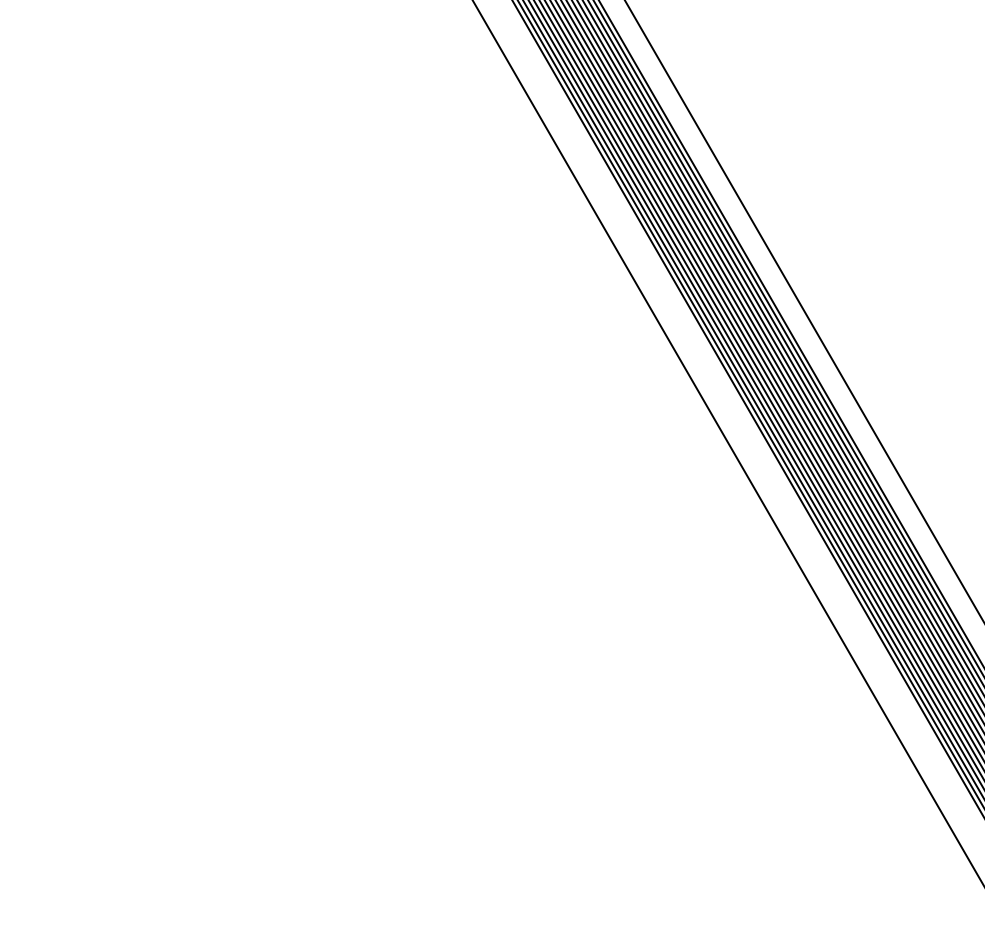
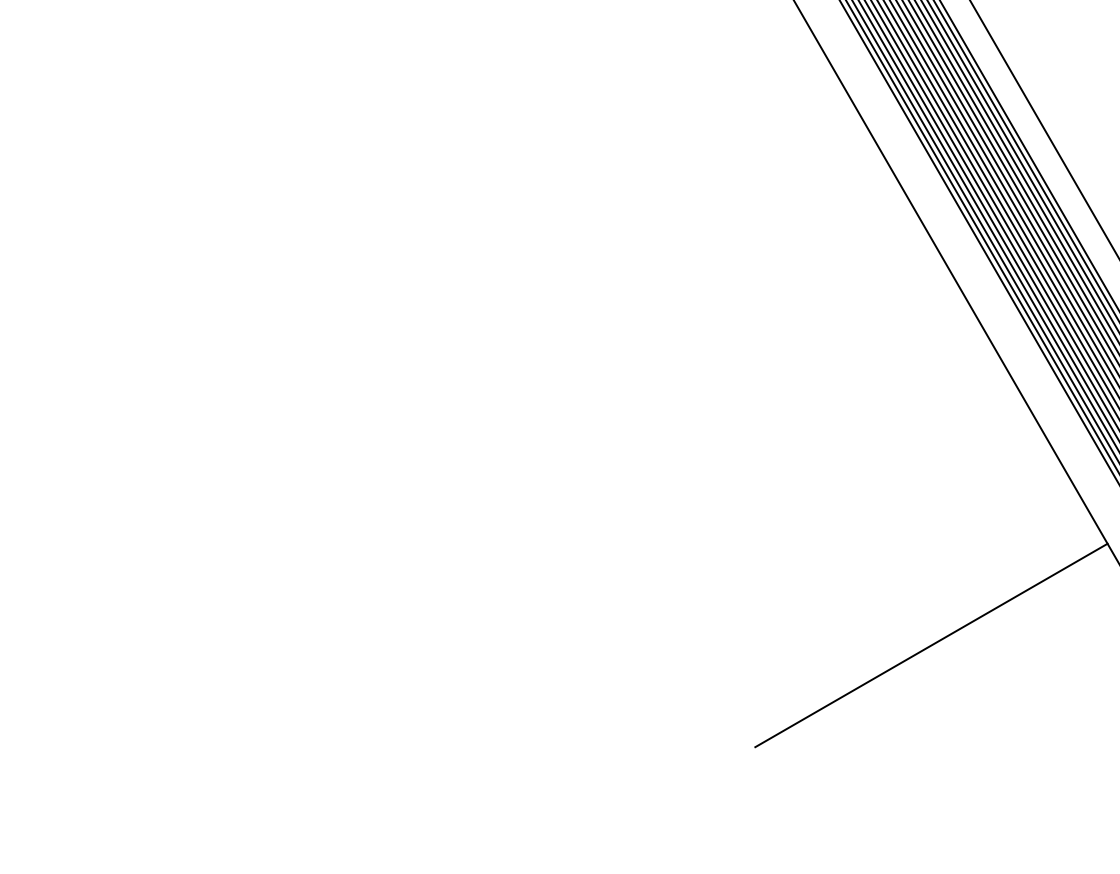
line: (730, 798) -> (931, 645), added

